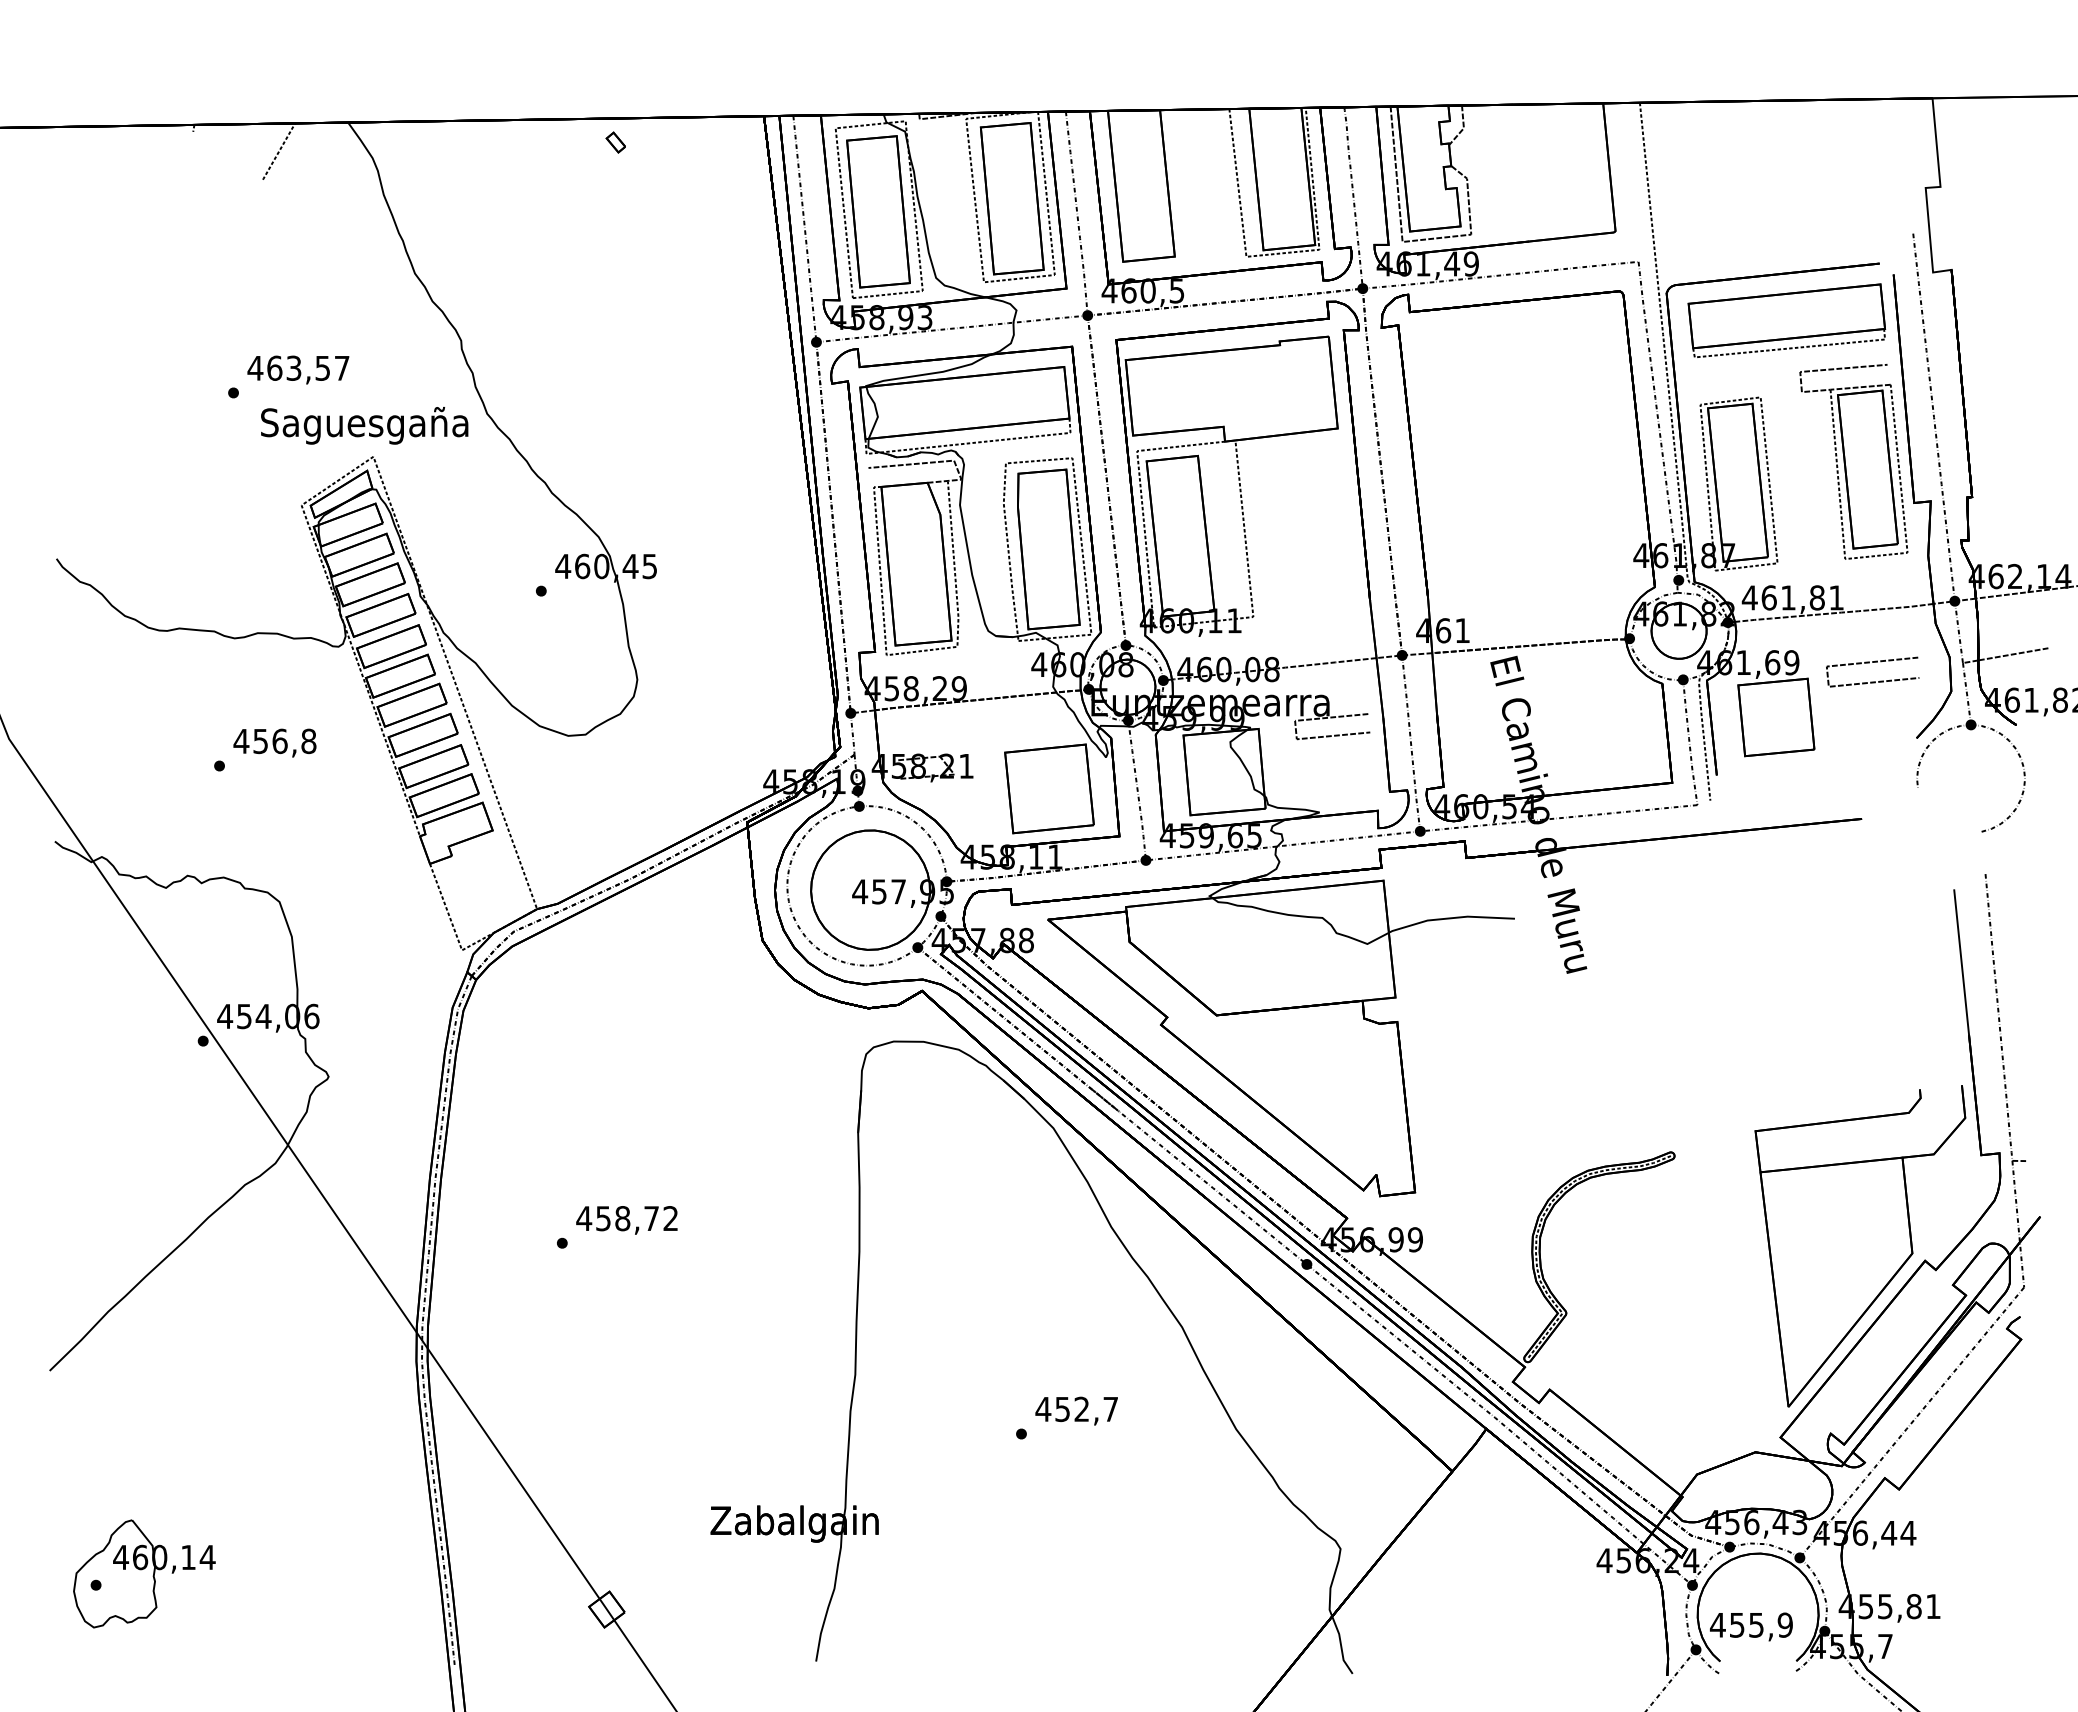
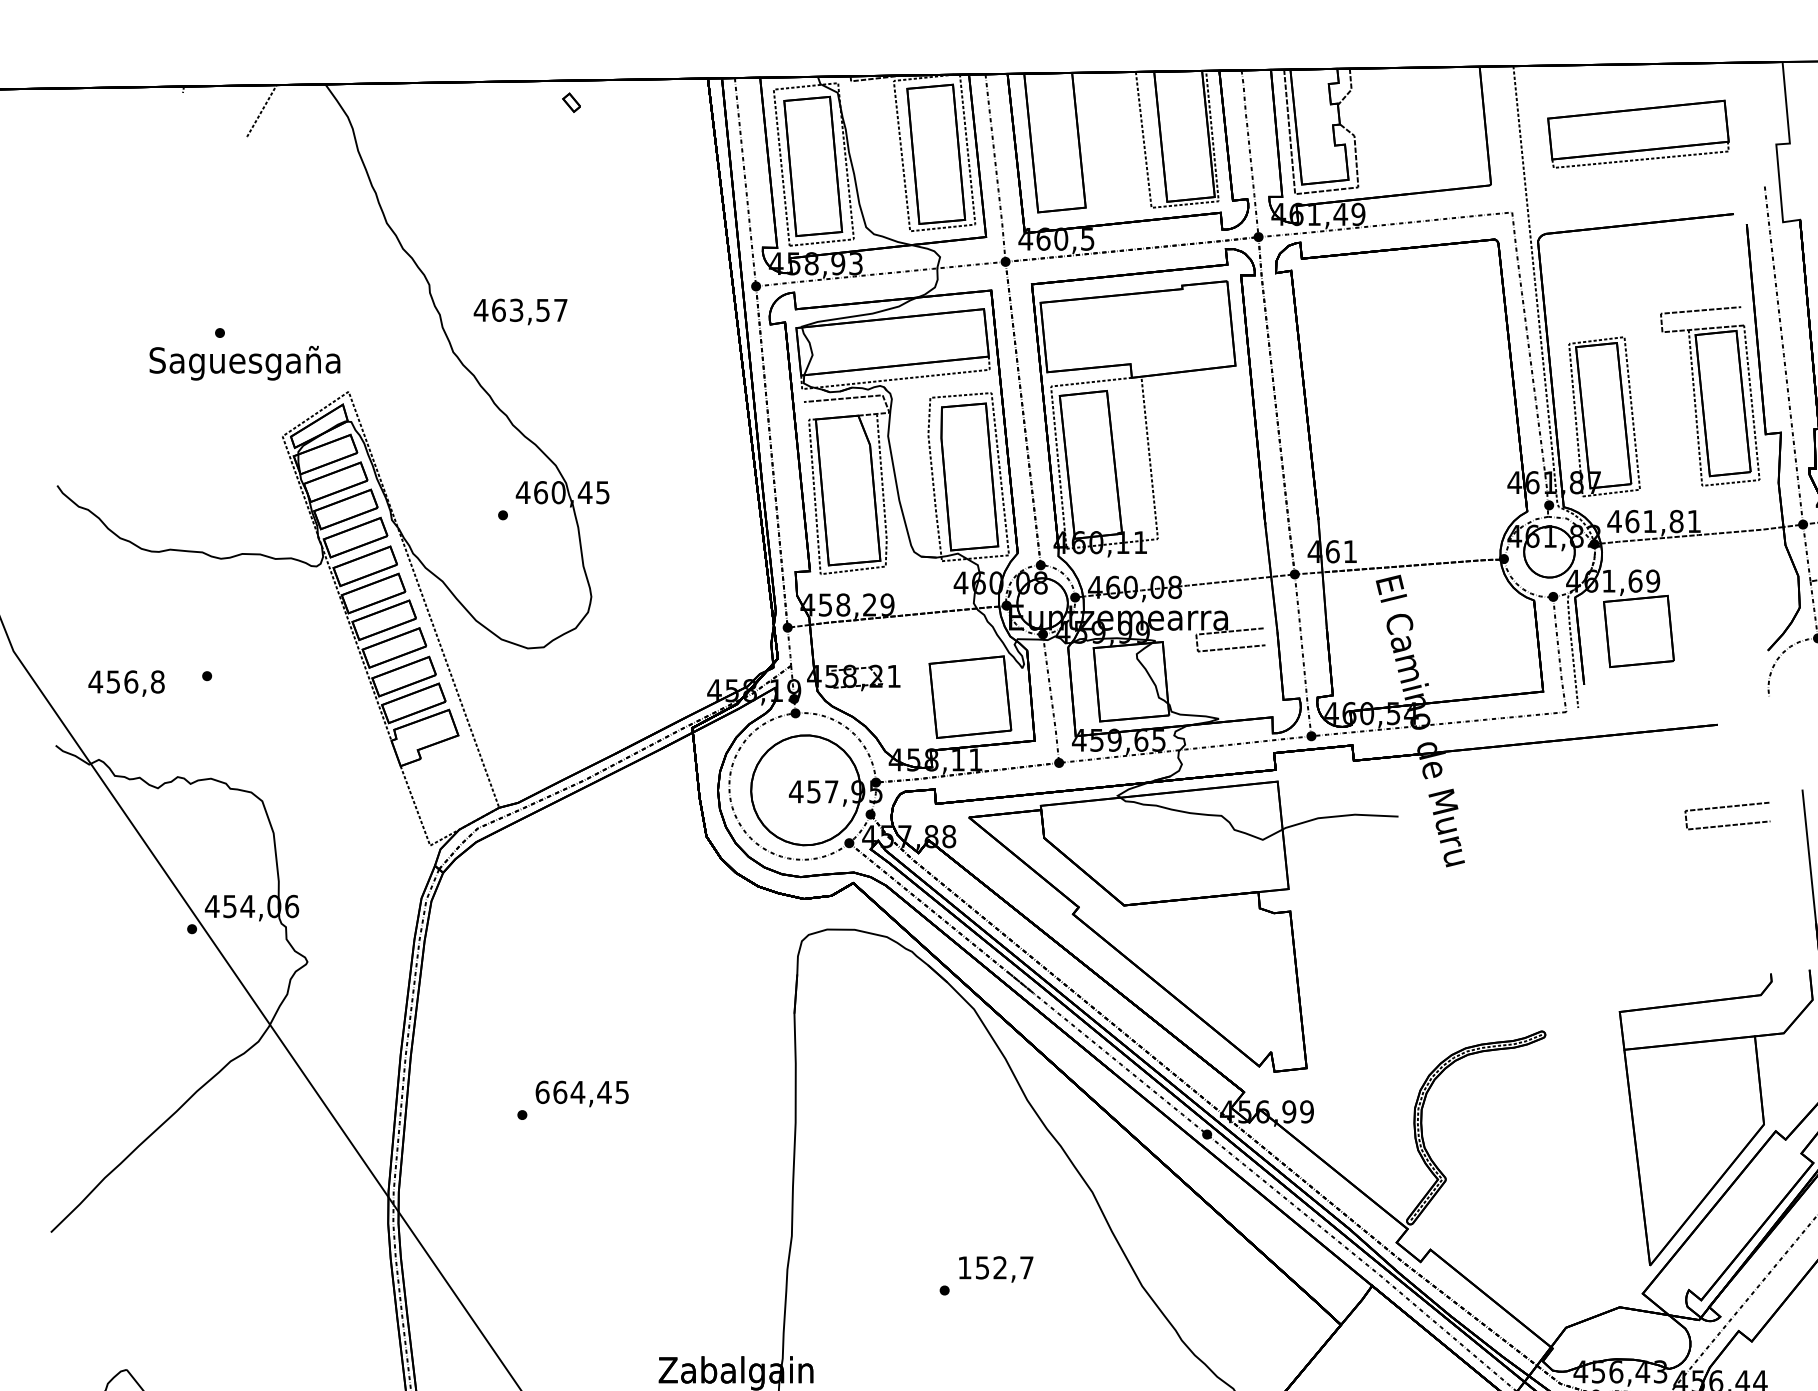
part: (1786, 320) -> (1638, 133), moved
text: (298, 369) -> (520, 311), moved
text: (364, 425) -> (244, 362), moved
line: (1869, 663) -> (1724, 808), moved
text: (274, 742) -> (126, 683), moved
text: (626, 1218) -> (581, 1092), 458,72 -> 664,45
text: (1043, 1409) -> (964, 1267), 452,7 -> 152,7

